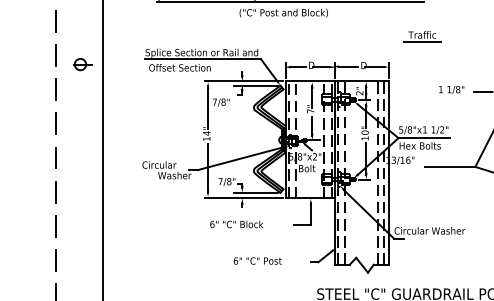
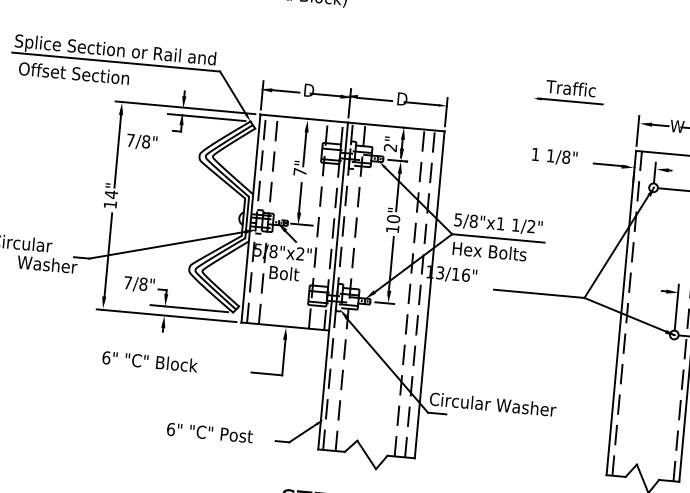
part: (421, 36) -> (569, 90), moved
text: (257, 260) -> (209, 431), moved

